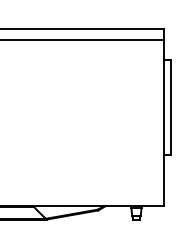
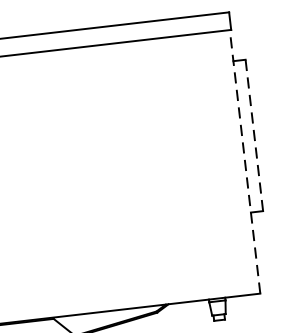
line: (171, 107) -> (254, 135), solid -> dashed
line: (163, 123) -> (244, 162), solid -> dashed

